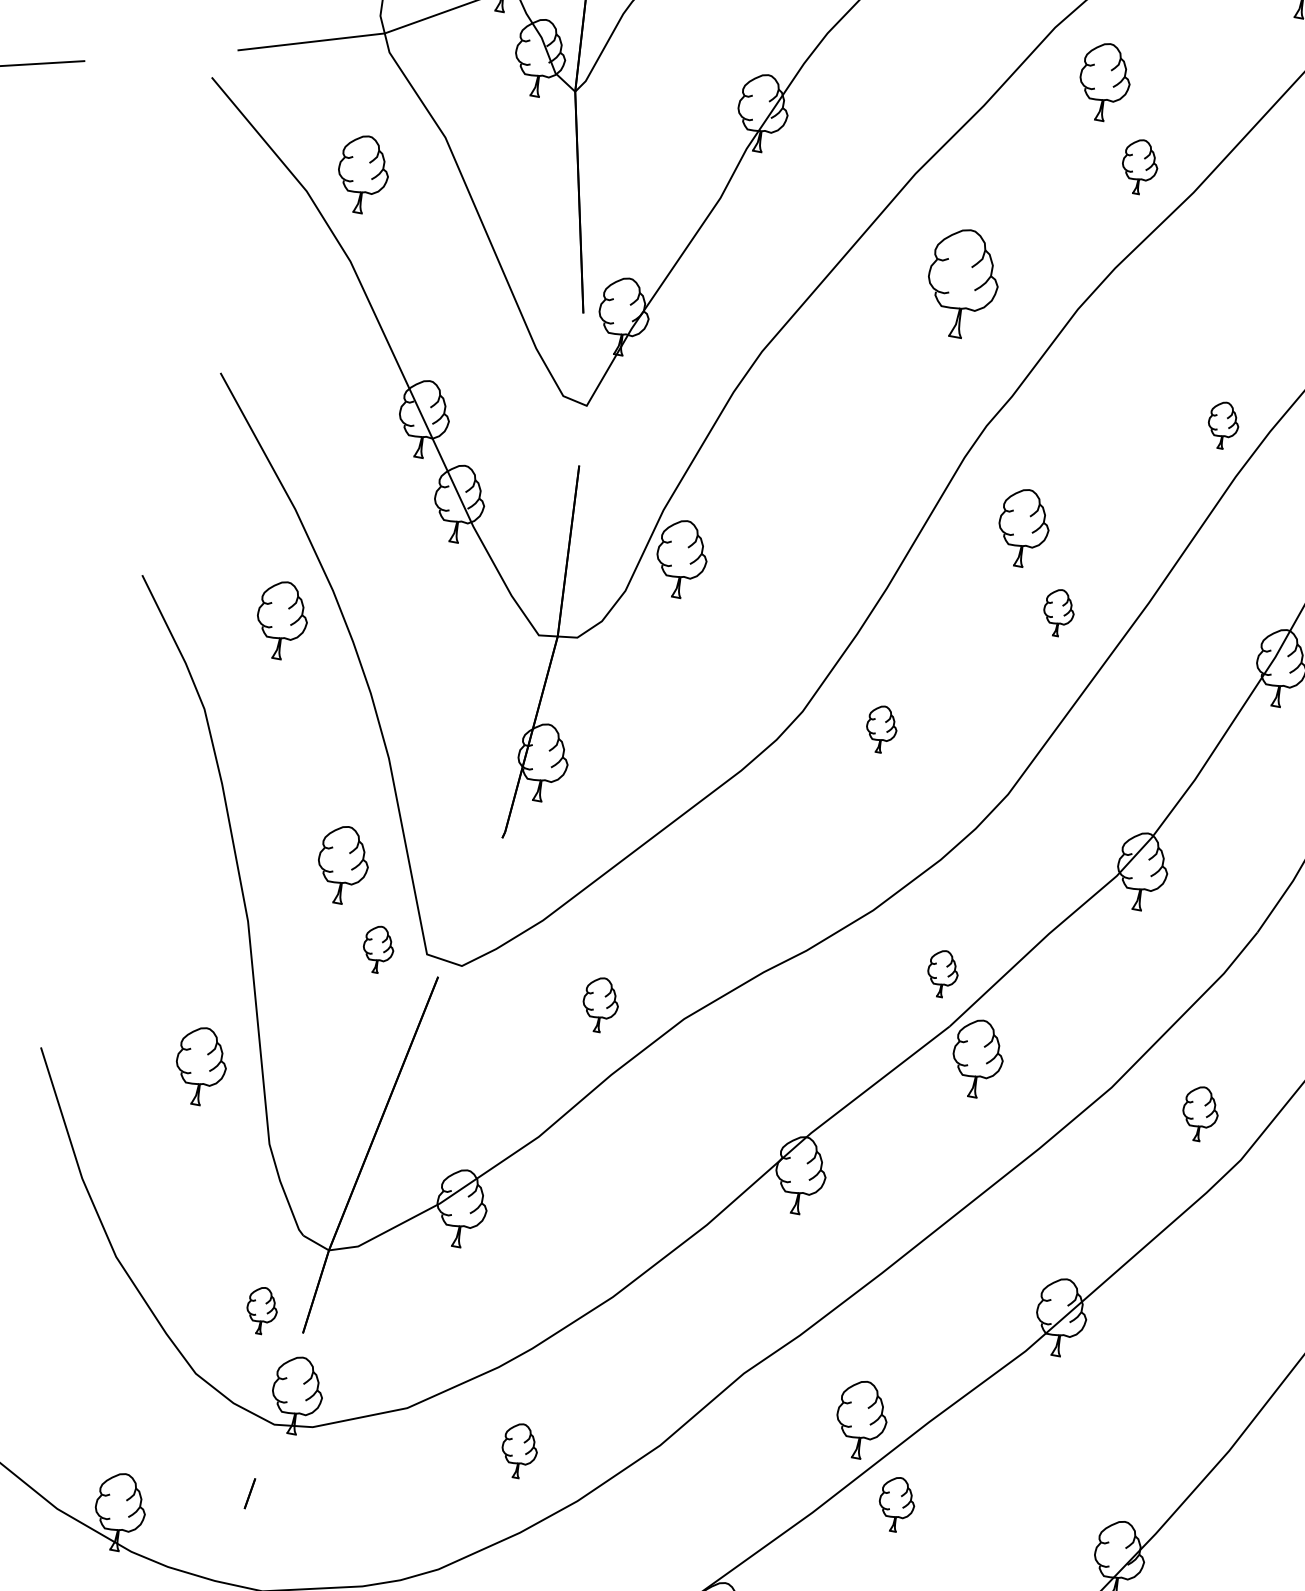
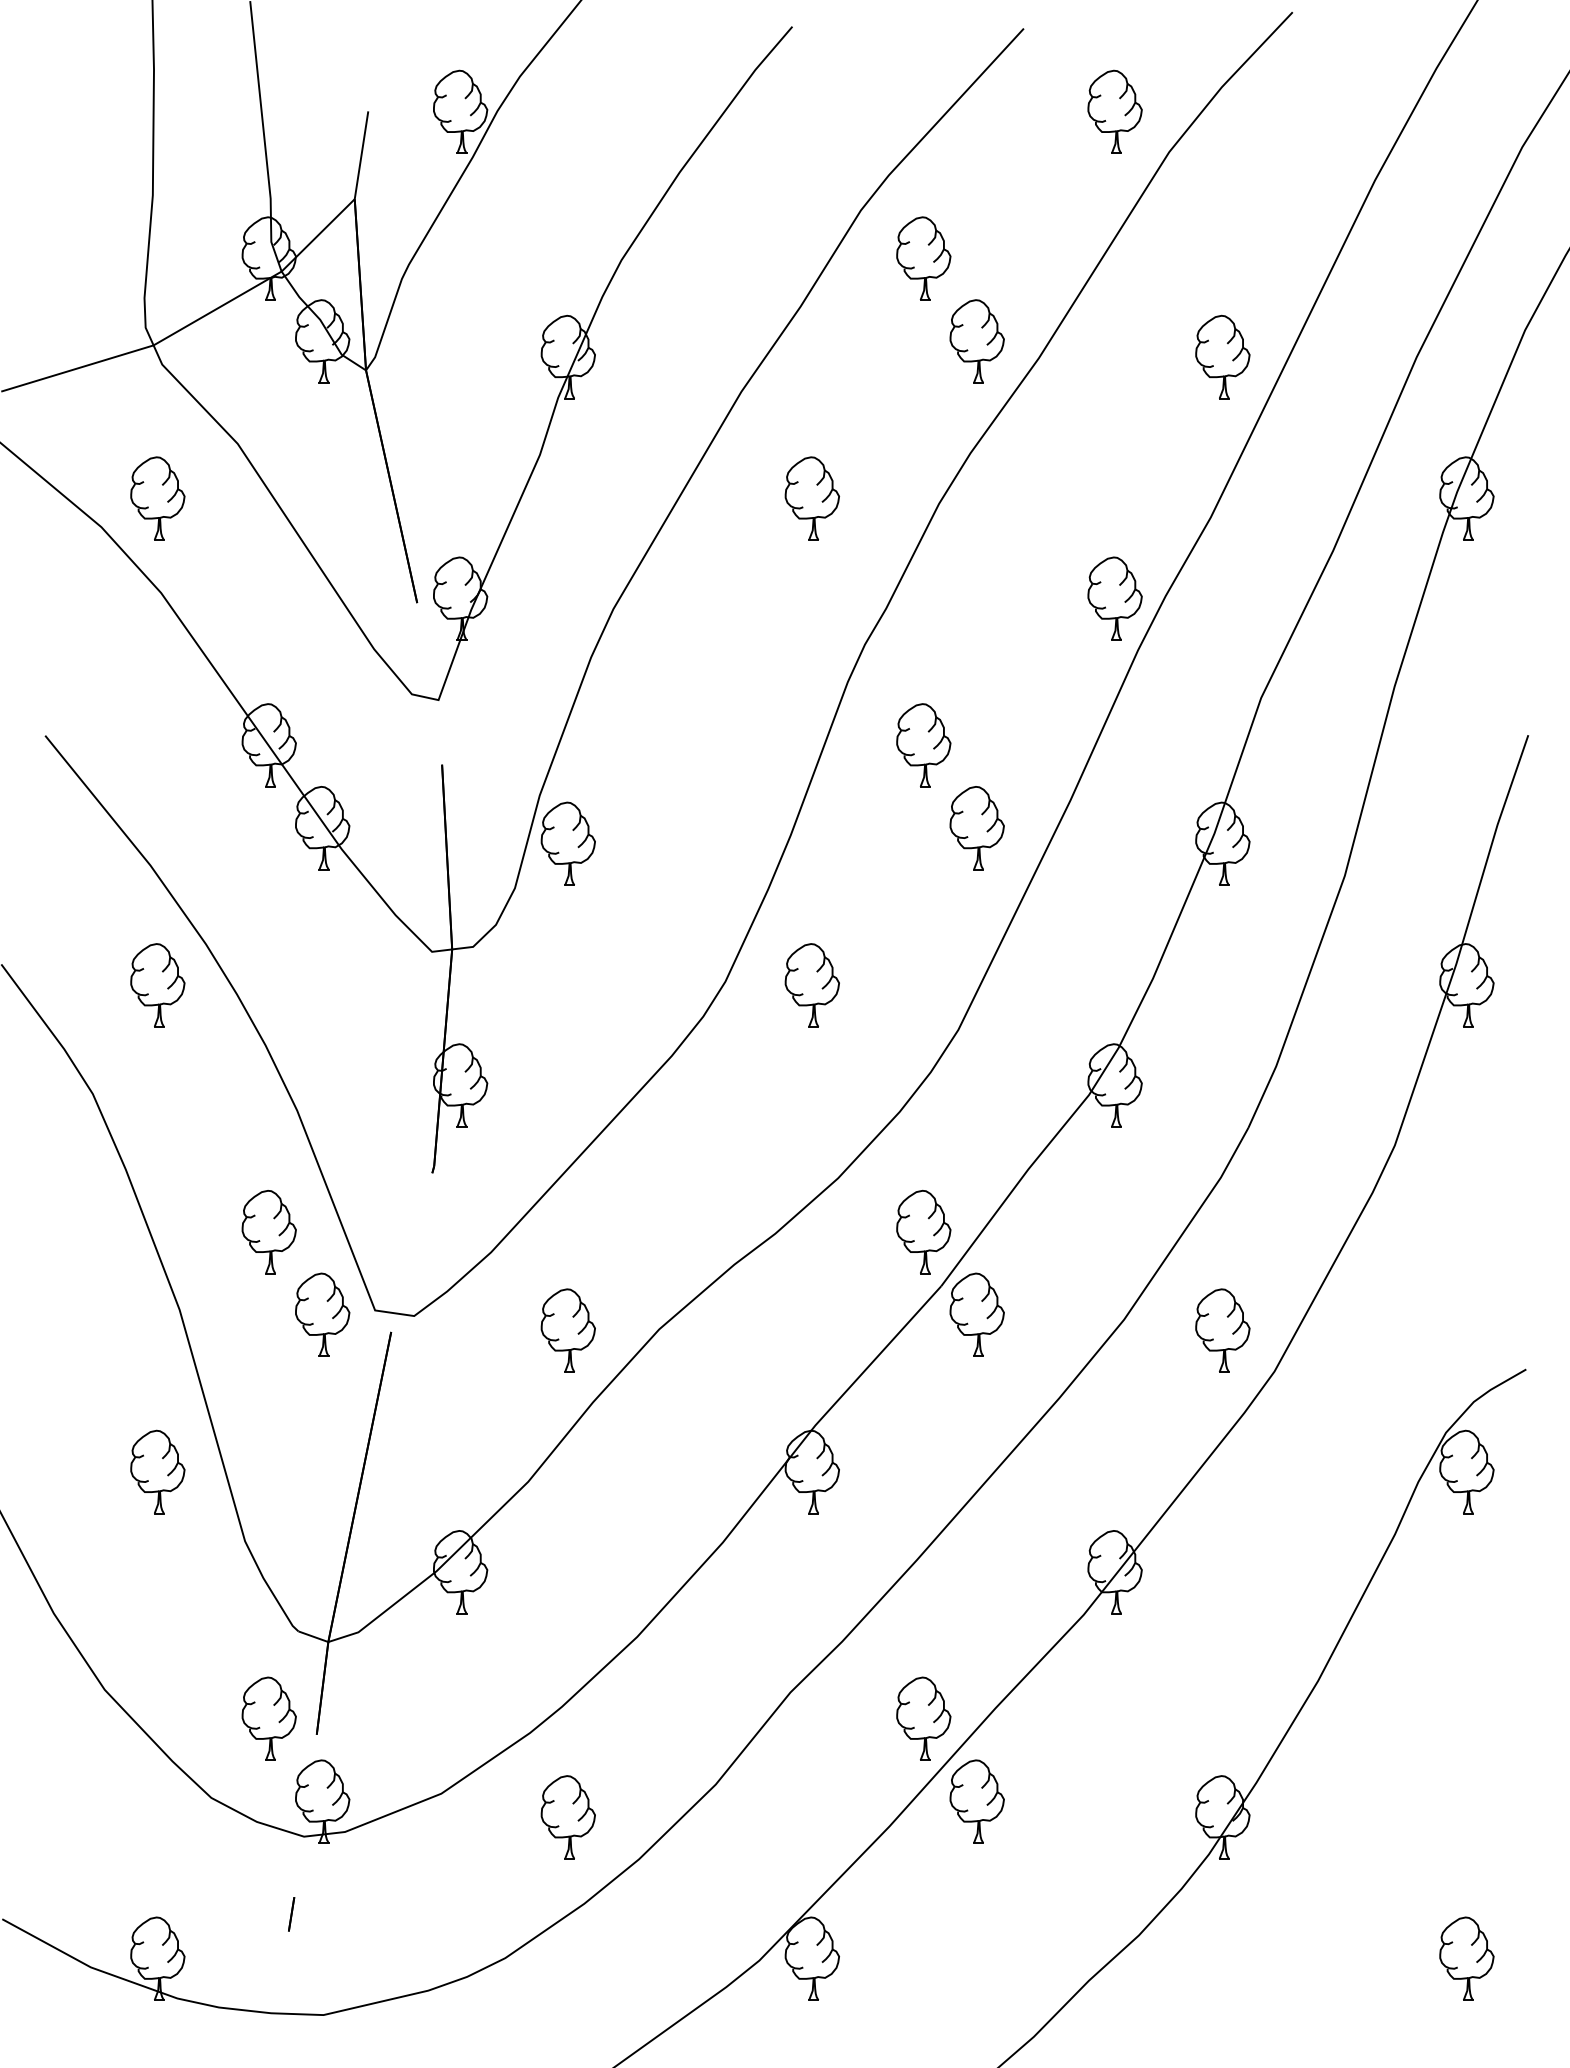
part: (1139, 166) -> (976, 341), size x1.43
part: (961, 283) -> (811, 498), size x0.71
part: (1222, 425) -> (1114, 598), size x1.67
part: (1058, 613) -> (976, 828), size x1.67
part: (880, 729) -> (811, 985), size x1.67
part: (378, 949) -> (322, 1314), size x1.67
part: (942, 973) -> (923, 1231), size x1.67
part: (599, 1004) -> (567, 1330), size x1.43
part: (1199, 1113) -> (1222, 1330), size x1.43
part: (261, 1310) -> (268, 1718), size x1.67
part: (518, 1450) -> (567, 1817), size x1.43
part: (896, 1504) -> (976, 1801), size x1.43

